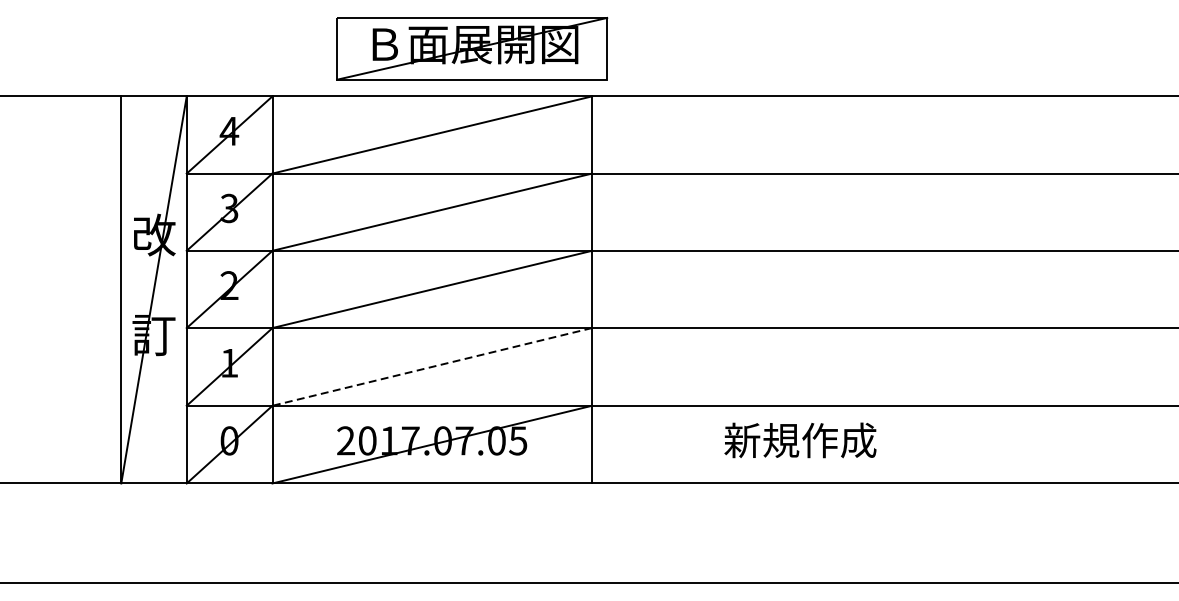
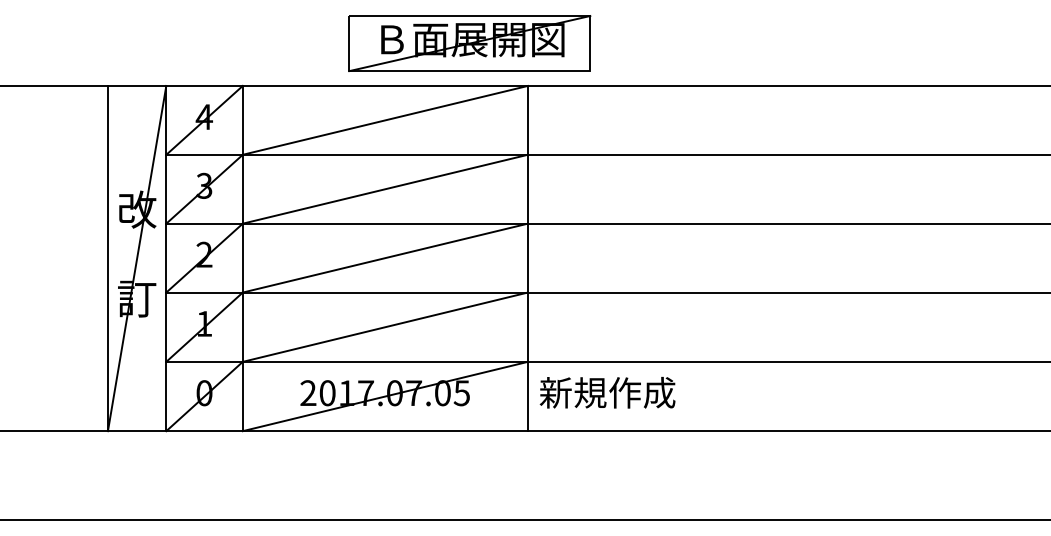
part: (471, 48) -> (469, 43), moved
line: (432, 367) -> (385, 327), dashed -> solid
text: (800, 440) -> (607, 392), moved

